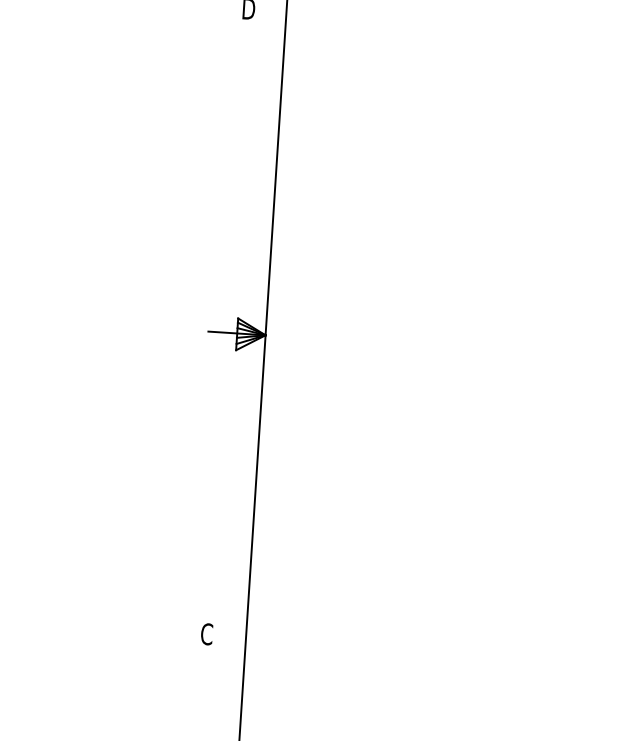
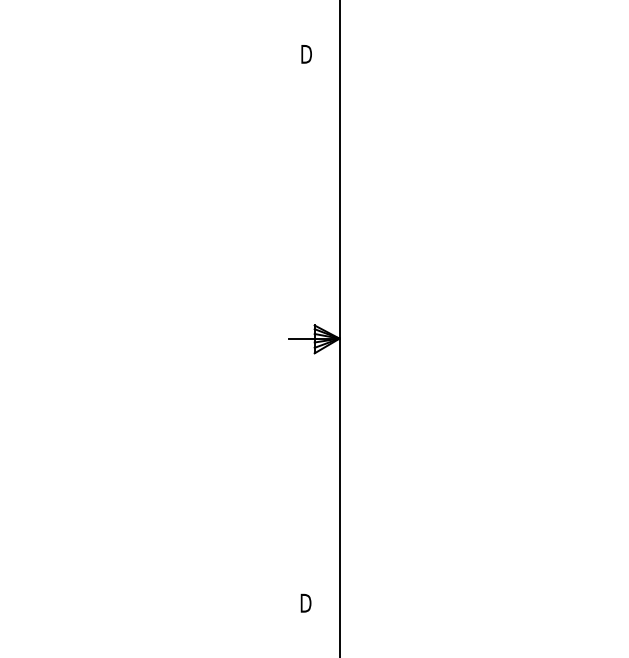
text: (207, 633) -> (305, 602), C -> D

